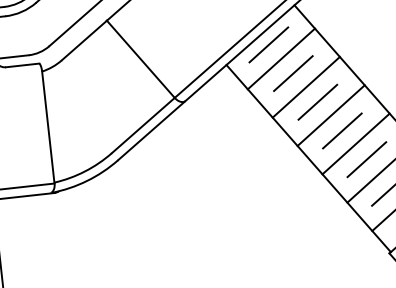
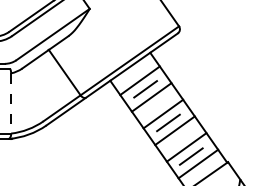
line: (267, 45) -> (133, 72), removed
line: (316, 101) -> (156, 105), removed
line: (48, 127) -> (11, 103), solid -> dashed
line: (366, 159) -> (179, 139), removed

